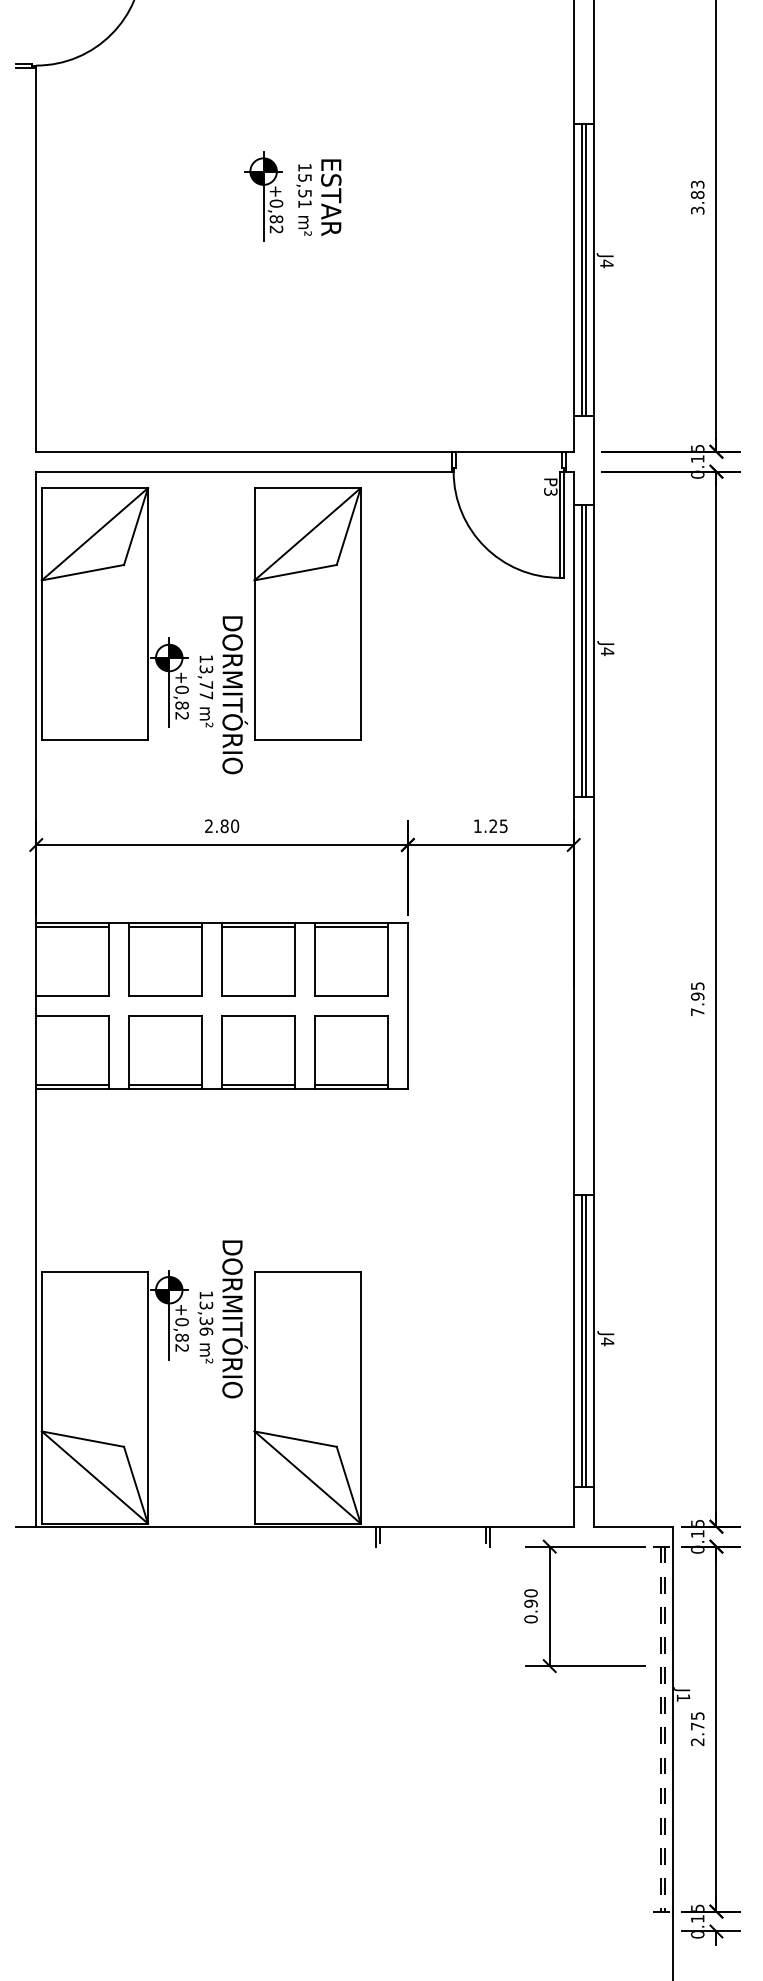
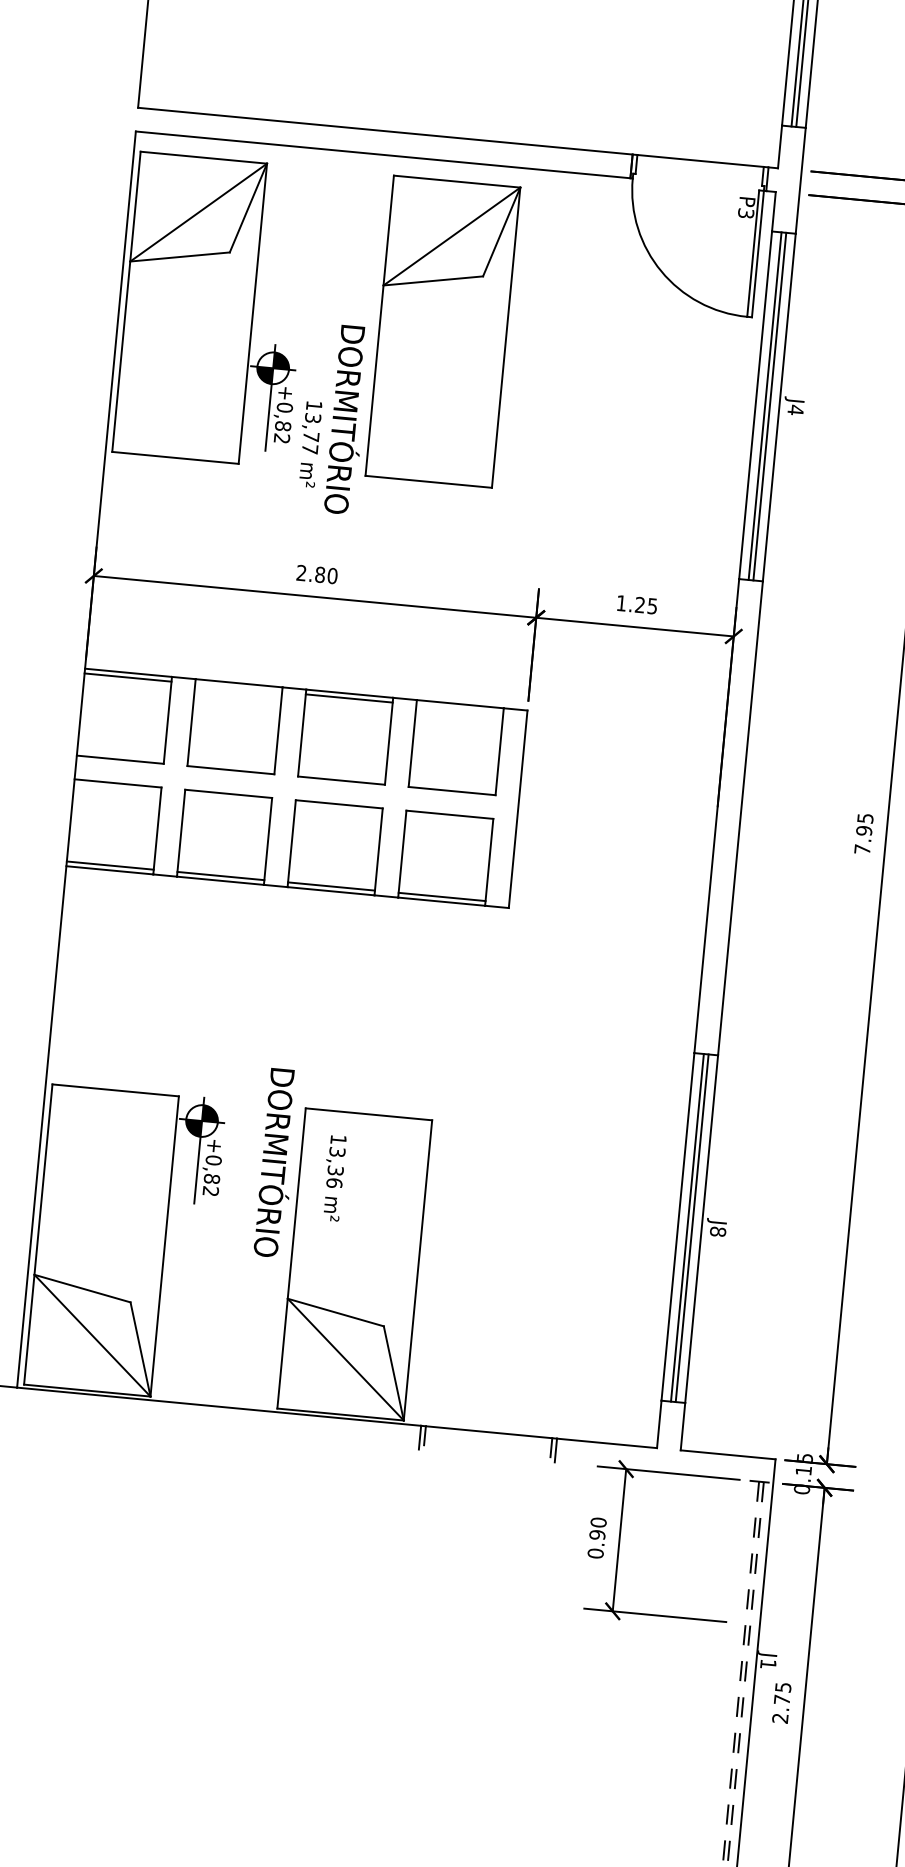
text: (205, 691) -> (309, 444), moved
line: (165, 926) -> (238, 687), removed
line: (350, 926) -> (458, 708), removed
text: (205, 1327) -> (333, 1178), moved
text: (607, 1341) -> (718, 1231), J4 -> J8

